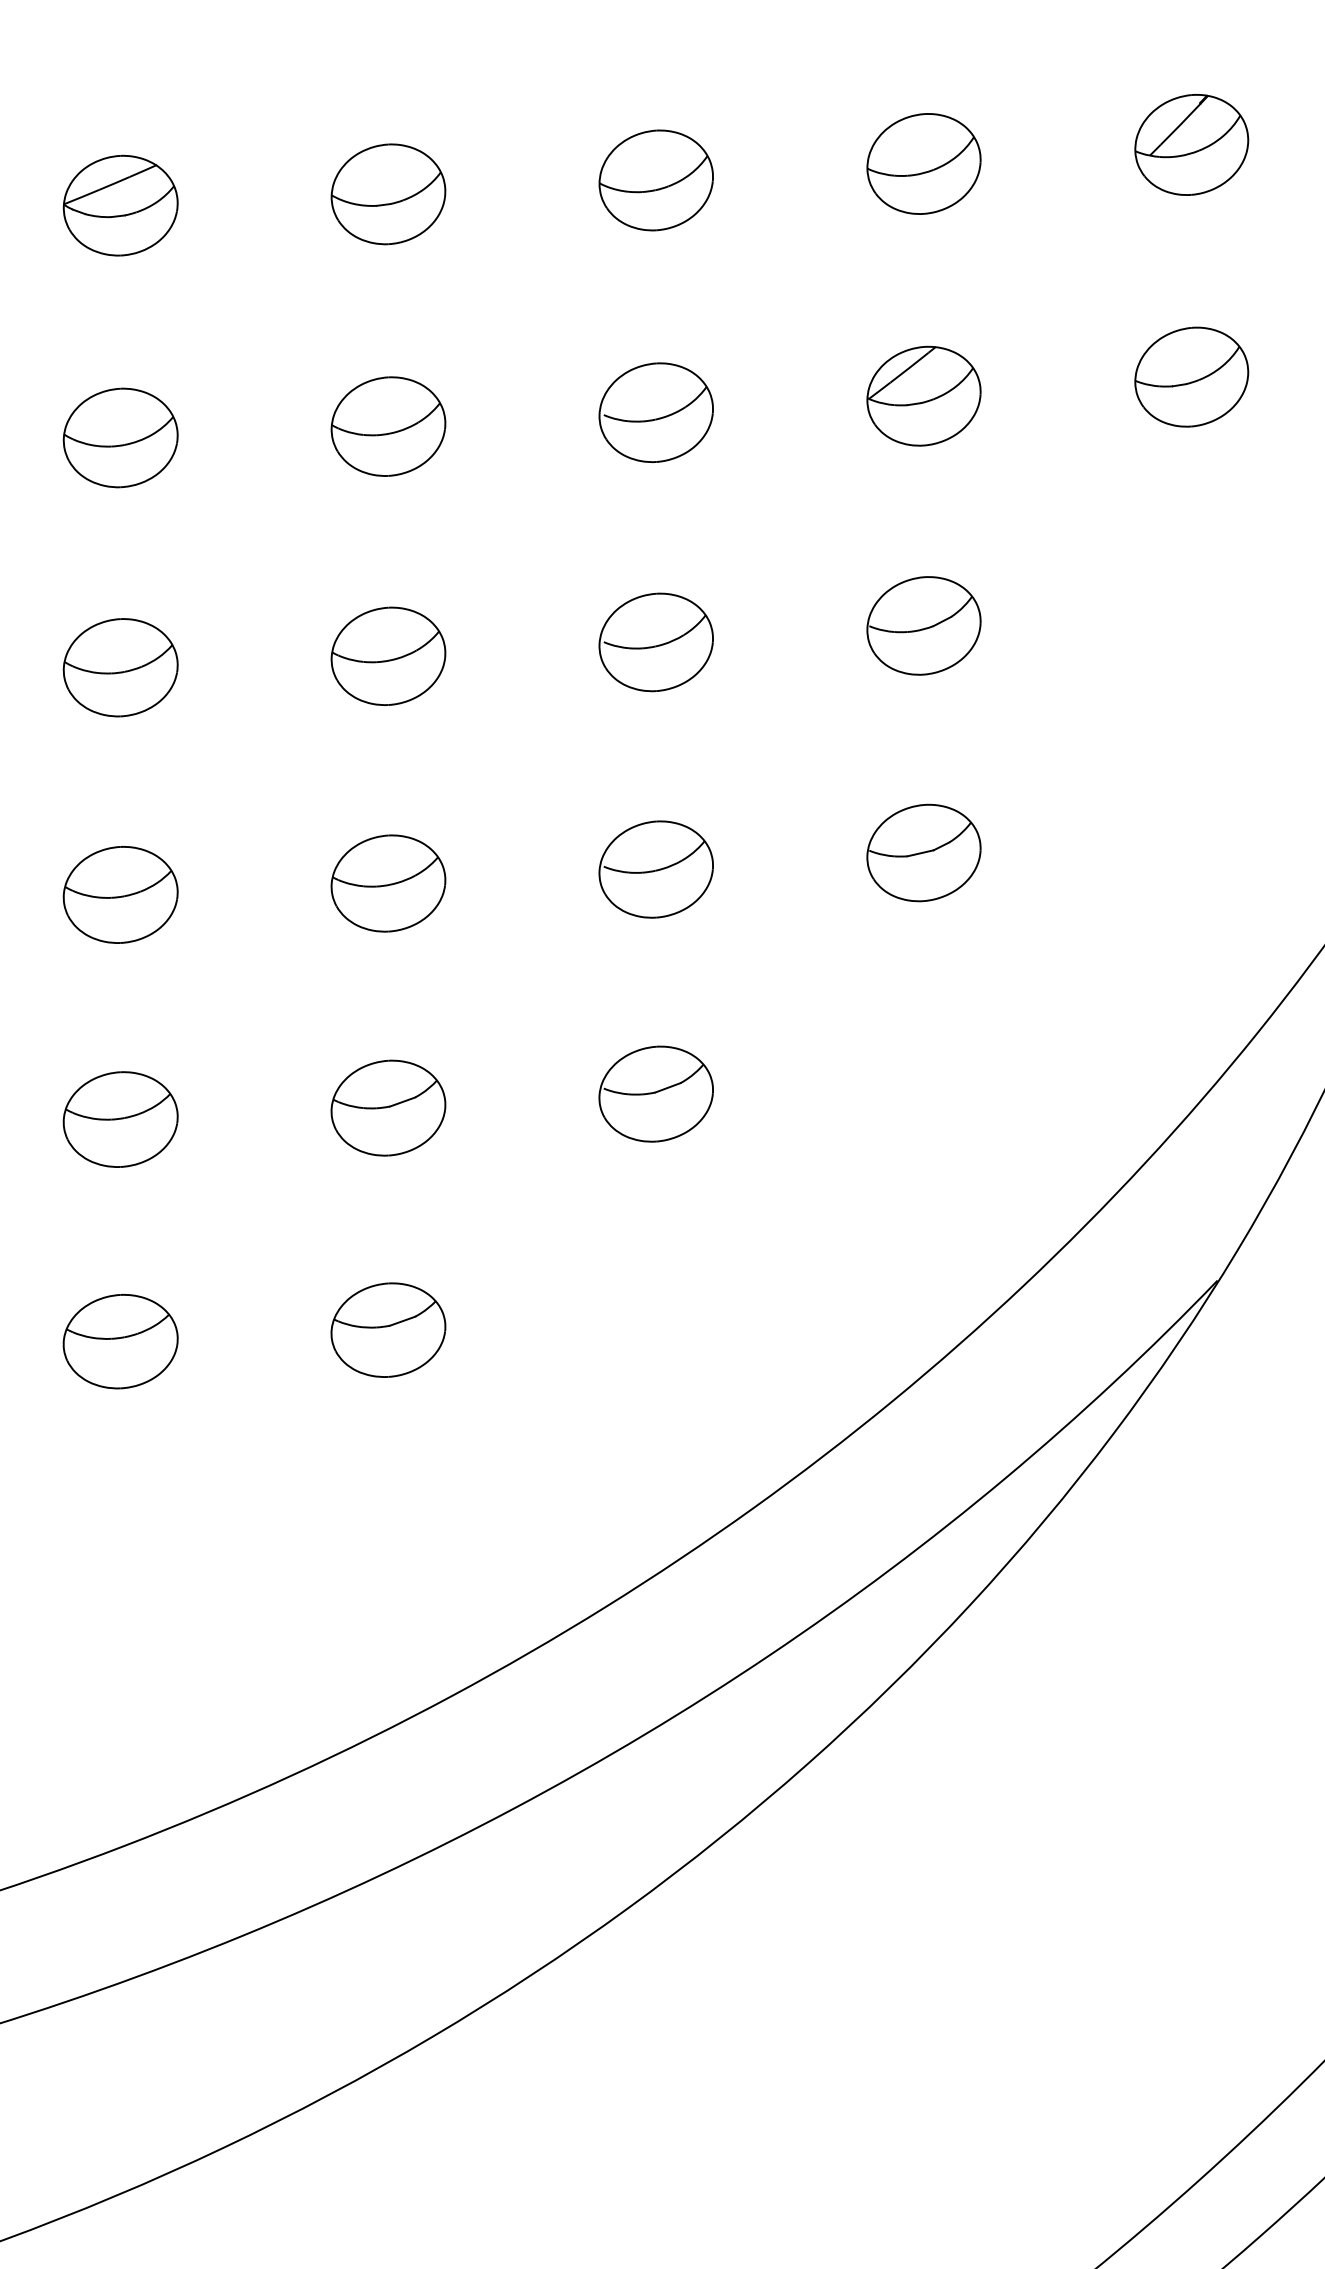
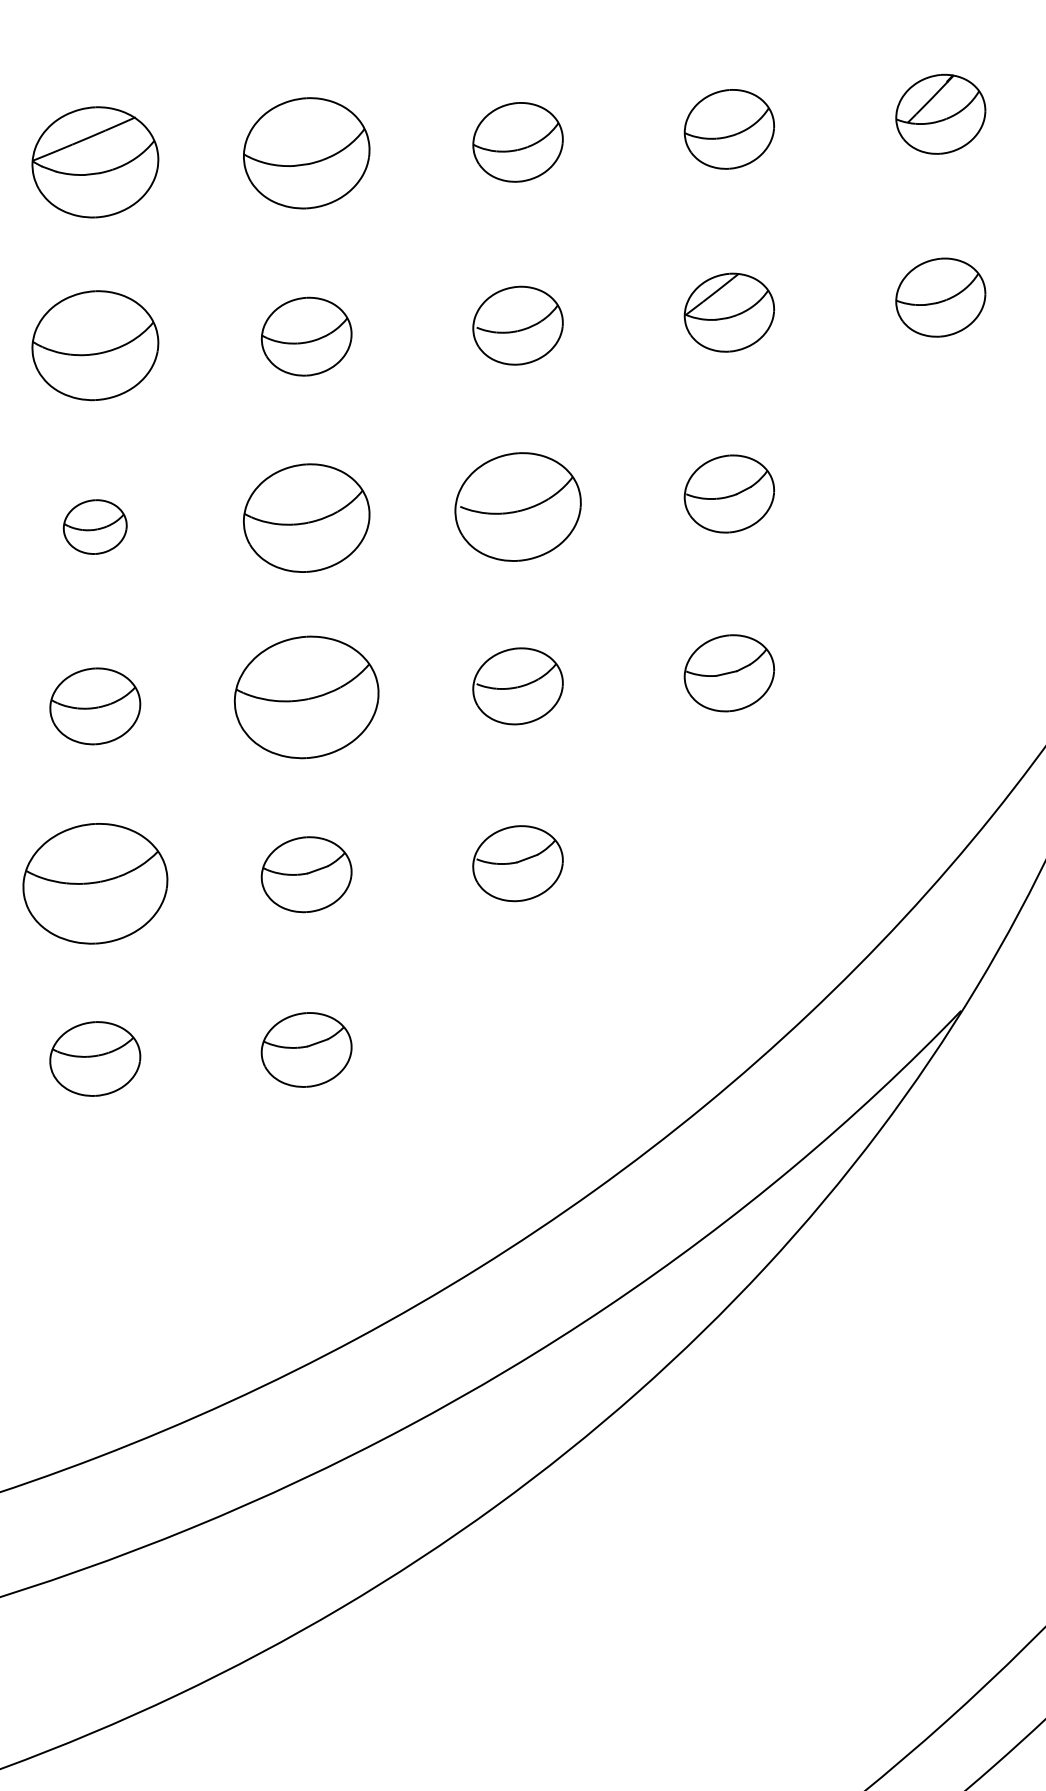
part: (388, 194) -> (306, 153), size x1.4
part: (120, 205) -> (95, 162), size x1.4
part: (120, 437) -> (95, 345), size x1.4
part: (655, 642) -> (517, 507), size x1.4
part: (388, 655) -> (306, 517), size x1.4
part: (120, 667) -> (95, 526), size x0.7
part: (388, 883) -> (306, 697), size x1.6
part: (120, 1119) -> (95, 883), size x1.6

